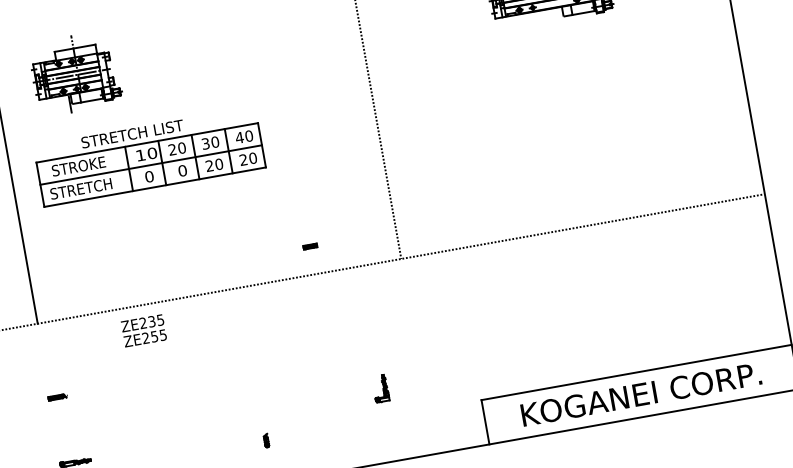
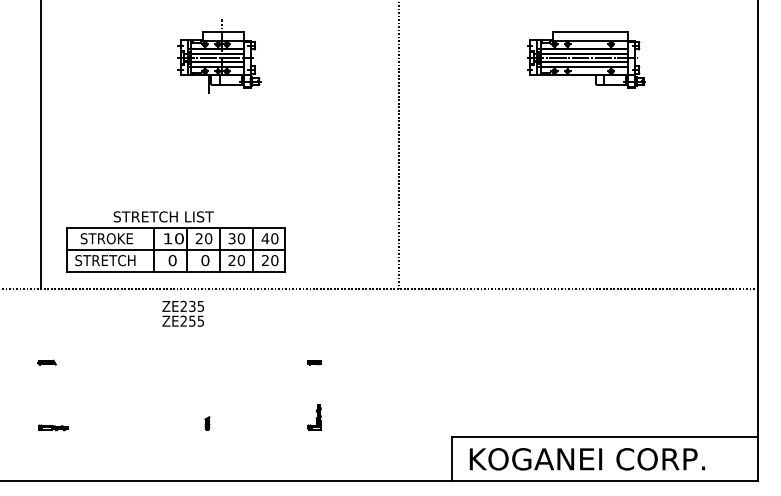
part: (75, 73) -> (219, 56), moved
part: (148, 156) -> (175, 241), moved
part: (310, 246) -> (314, 362), moved
text: (143, 330) -> (182, 313), moved
part: (380, 388) -> (314, 417), moved
text: (640, 394) -> (586, 459), moved
part: (266, 440) -> (207, 423), moved

